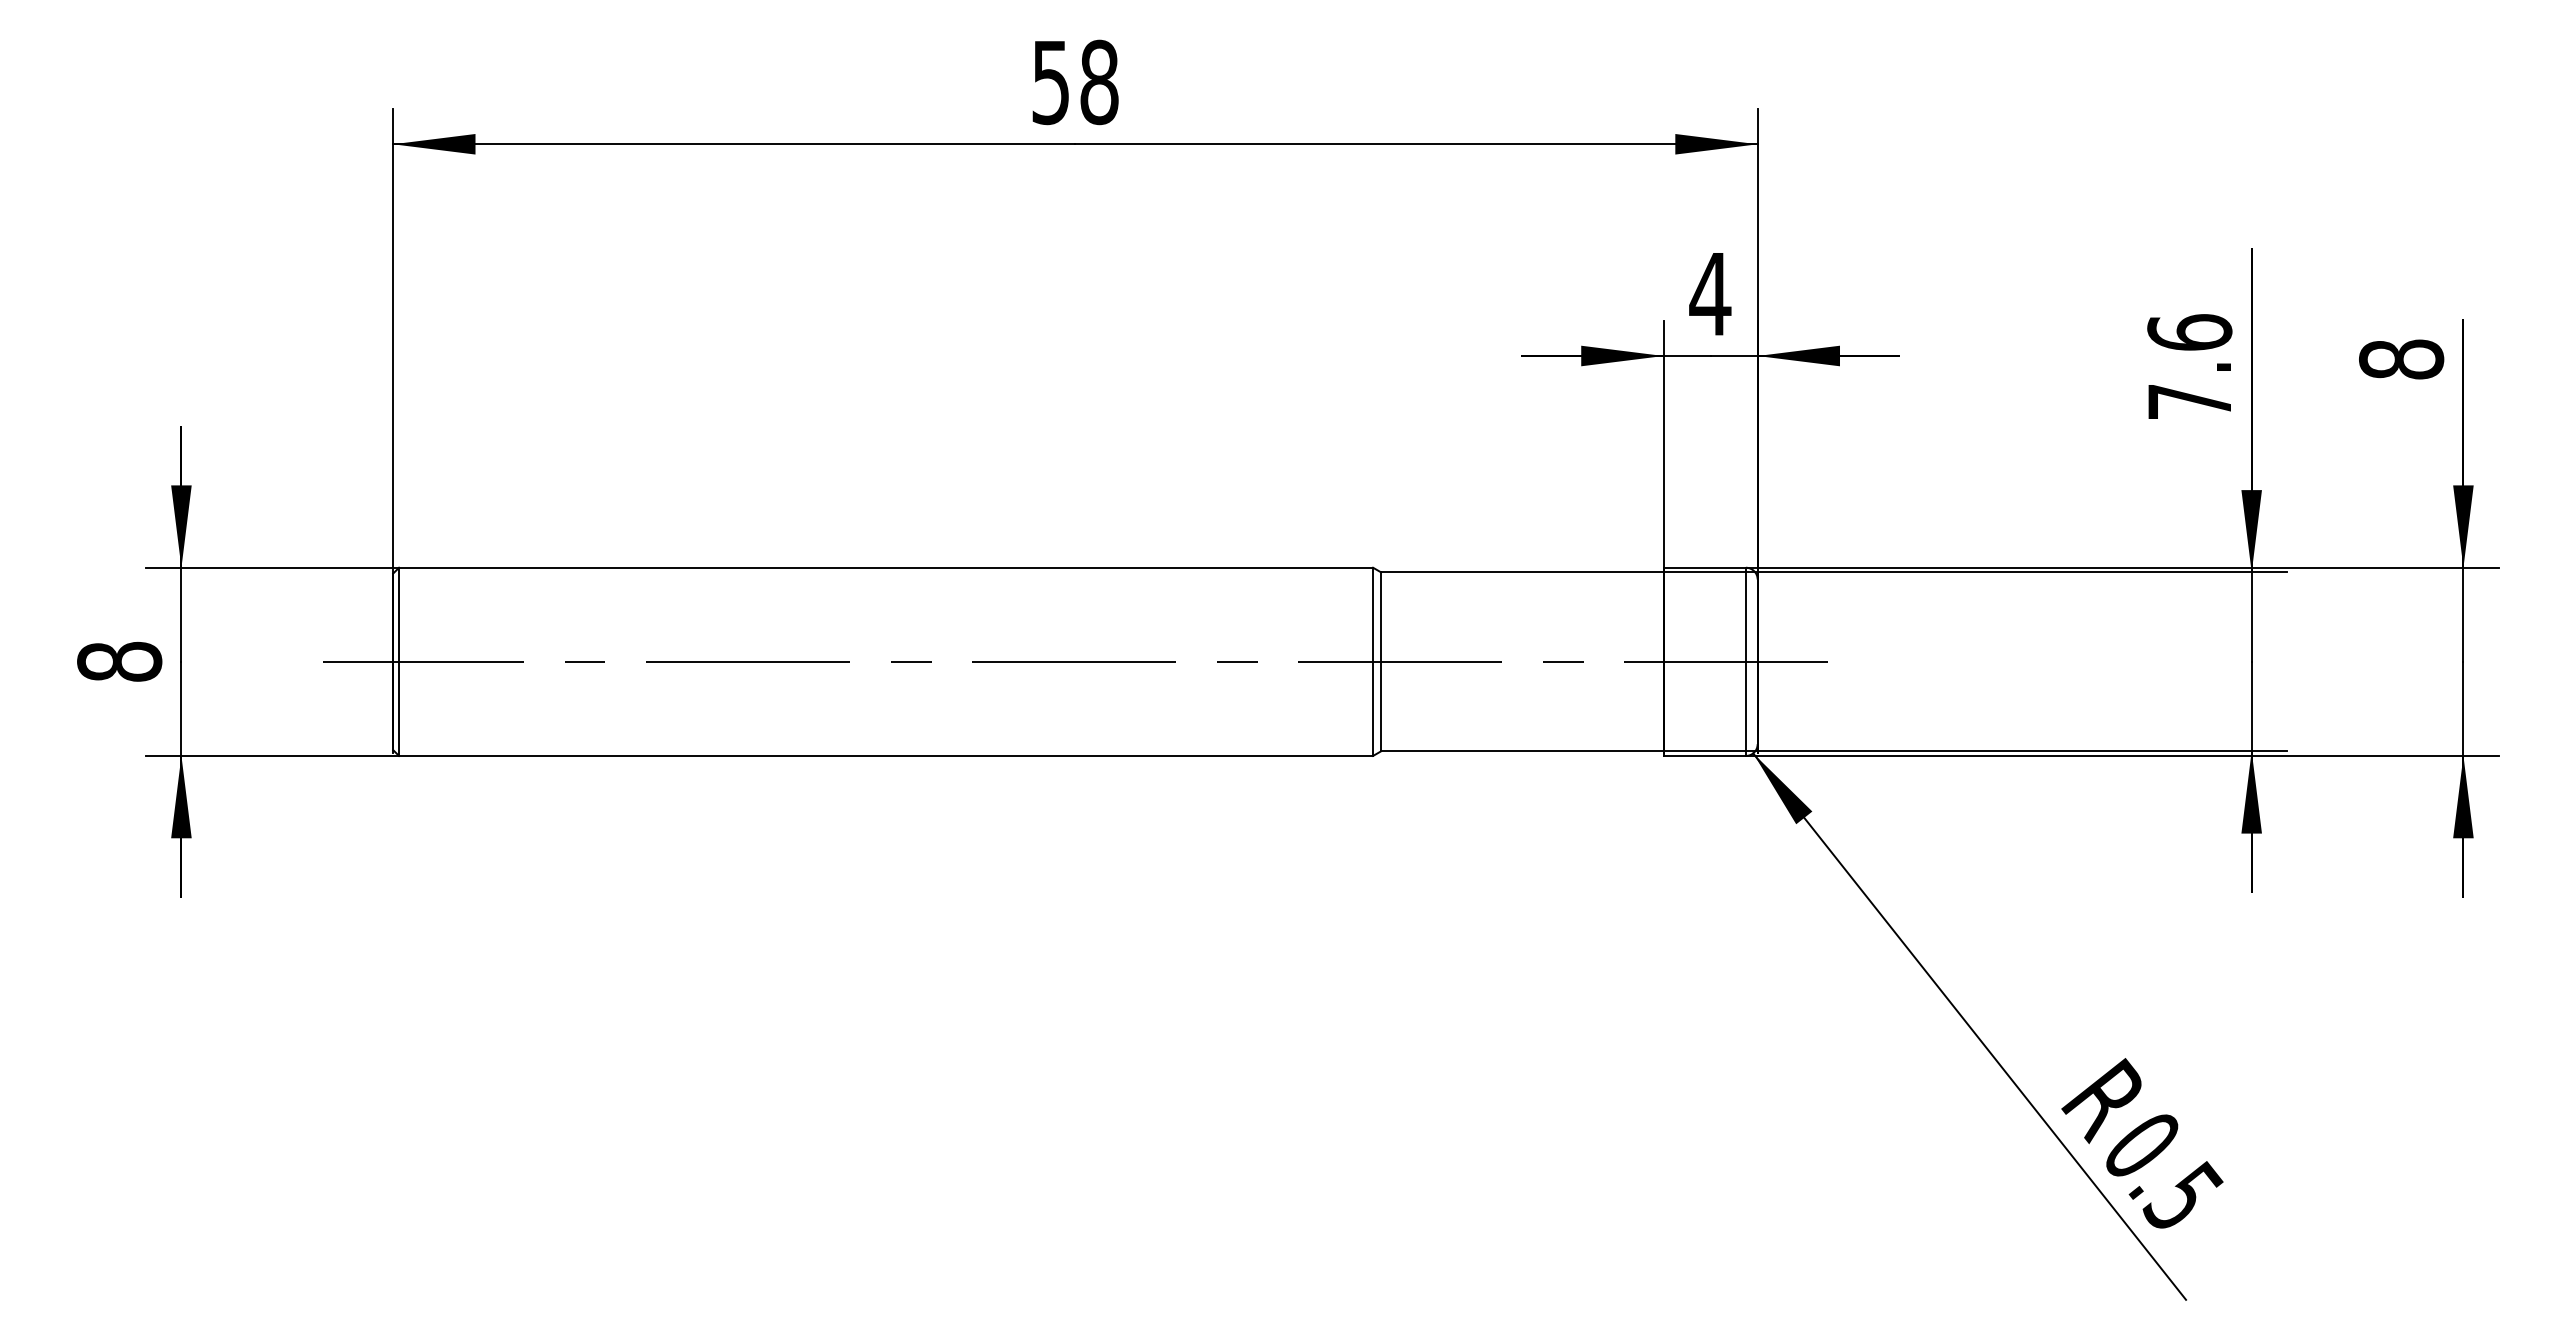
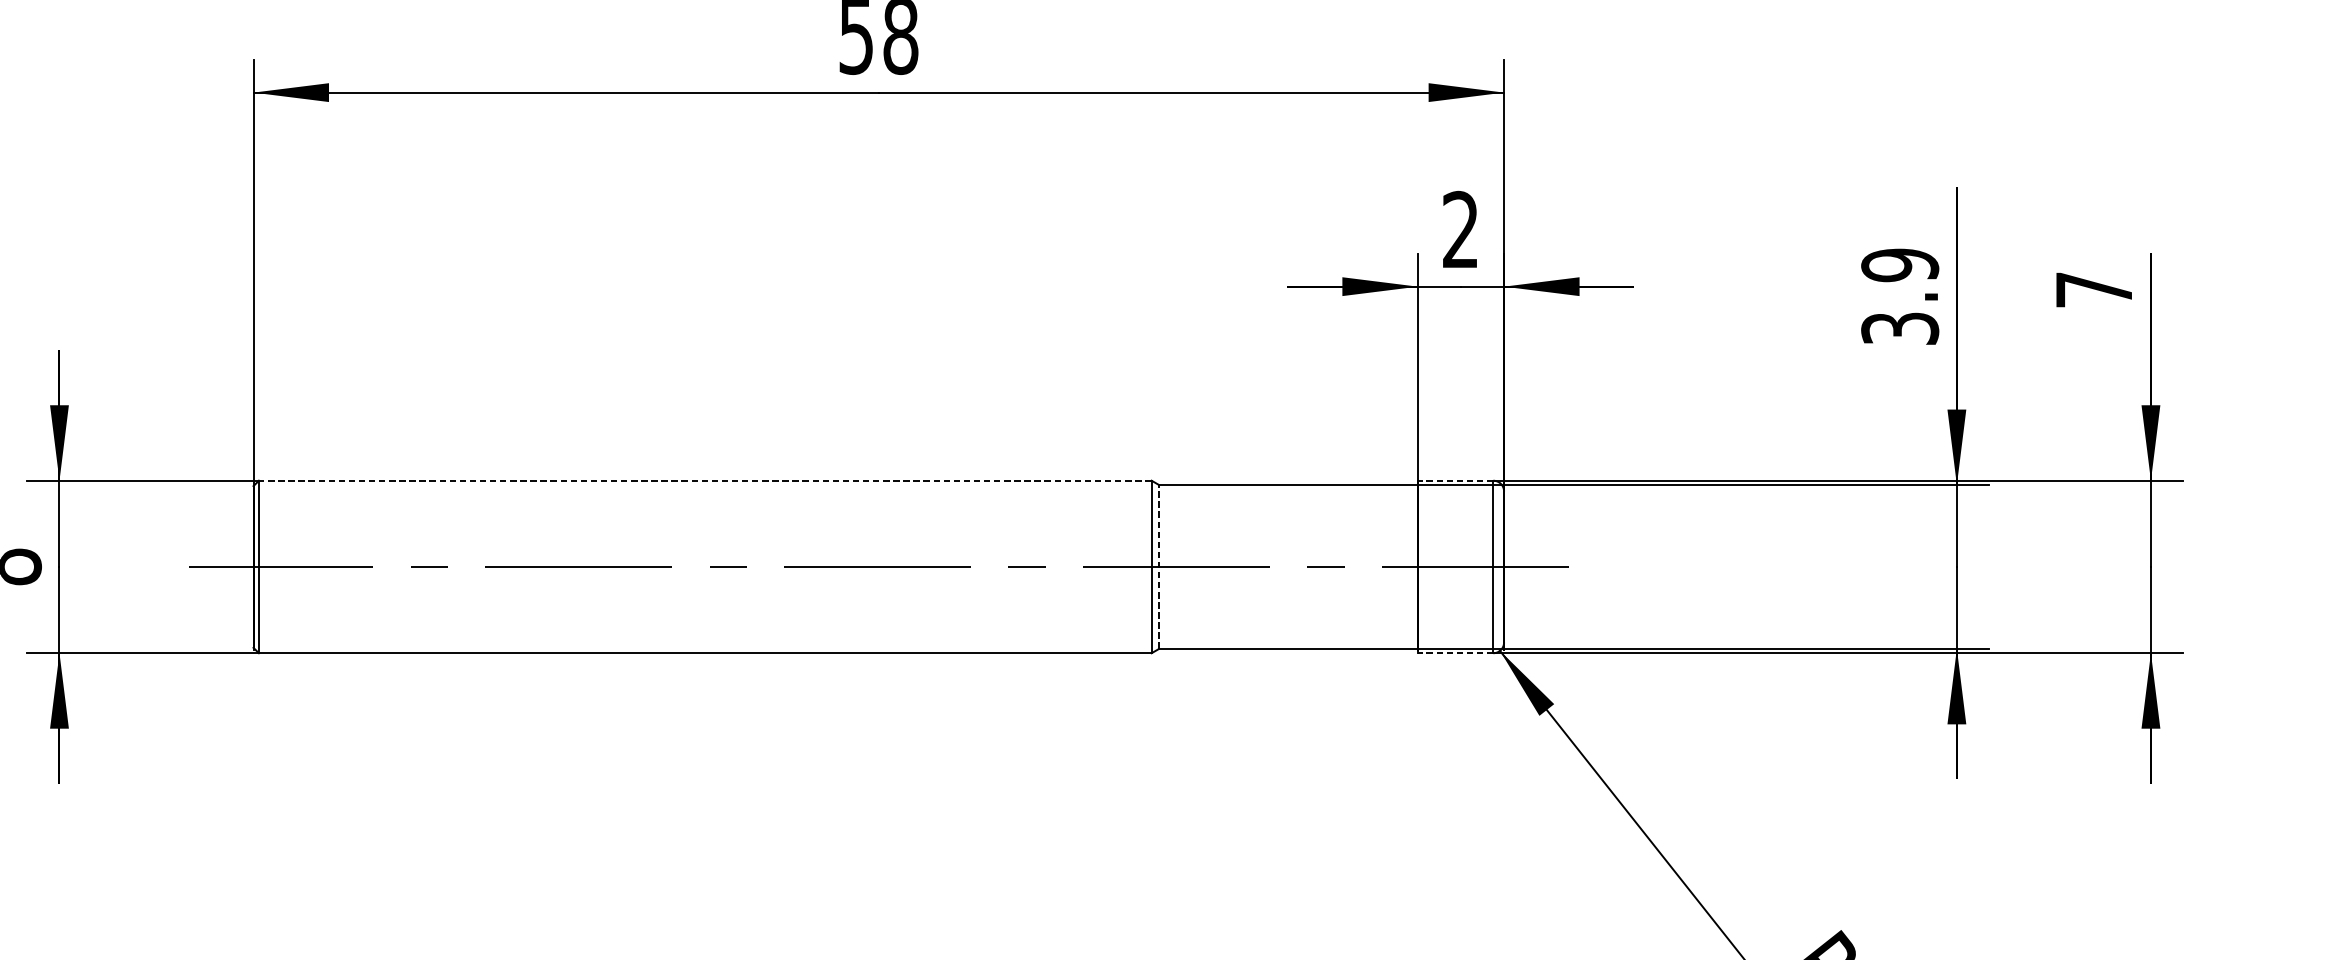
text: (1710, 293) -> (1460, 229), 4 -> 2
text: (2401, 359) -> (2094, 289), 8 -> 7
text: (2189, 366) -> (1899, 296), 7.6 -> 3.9
line: (885, 567) -> (704, 480), solid -> dashed
line: (1704, 567) -> (1455, 480), solid -> dashed
line: (1381, 661) -> (1159, 566), solid -> dashed
line: (1704, 755) -> (1455, 652), solid -> dashed

